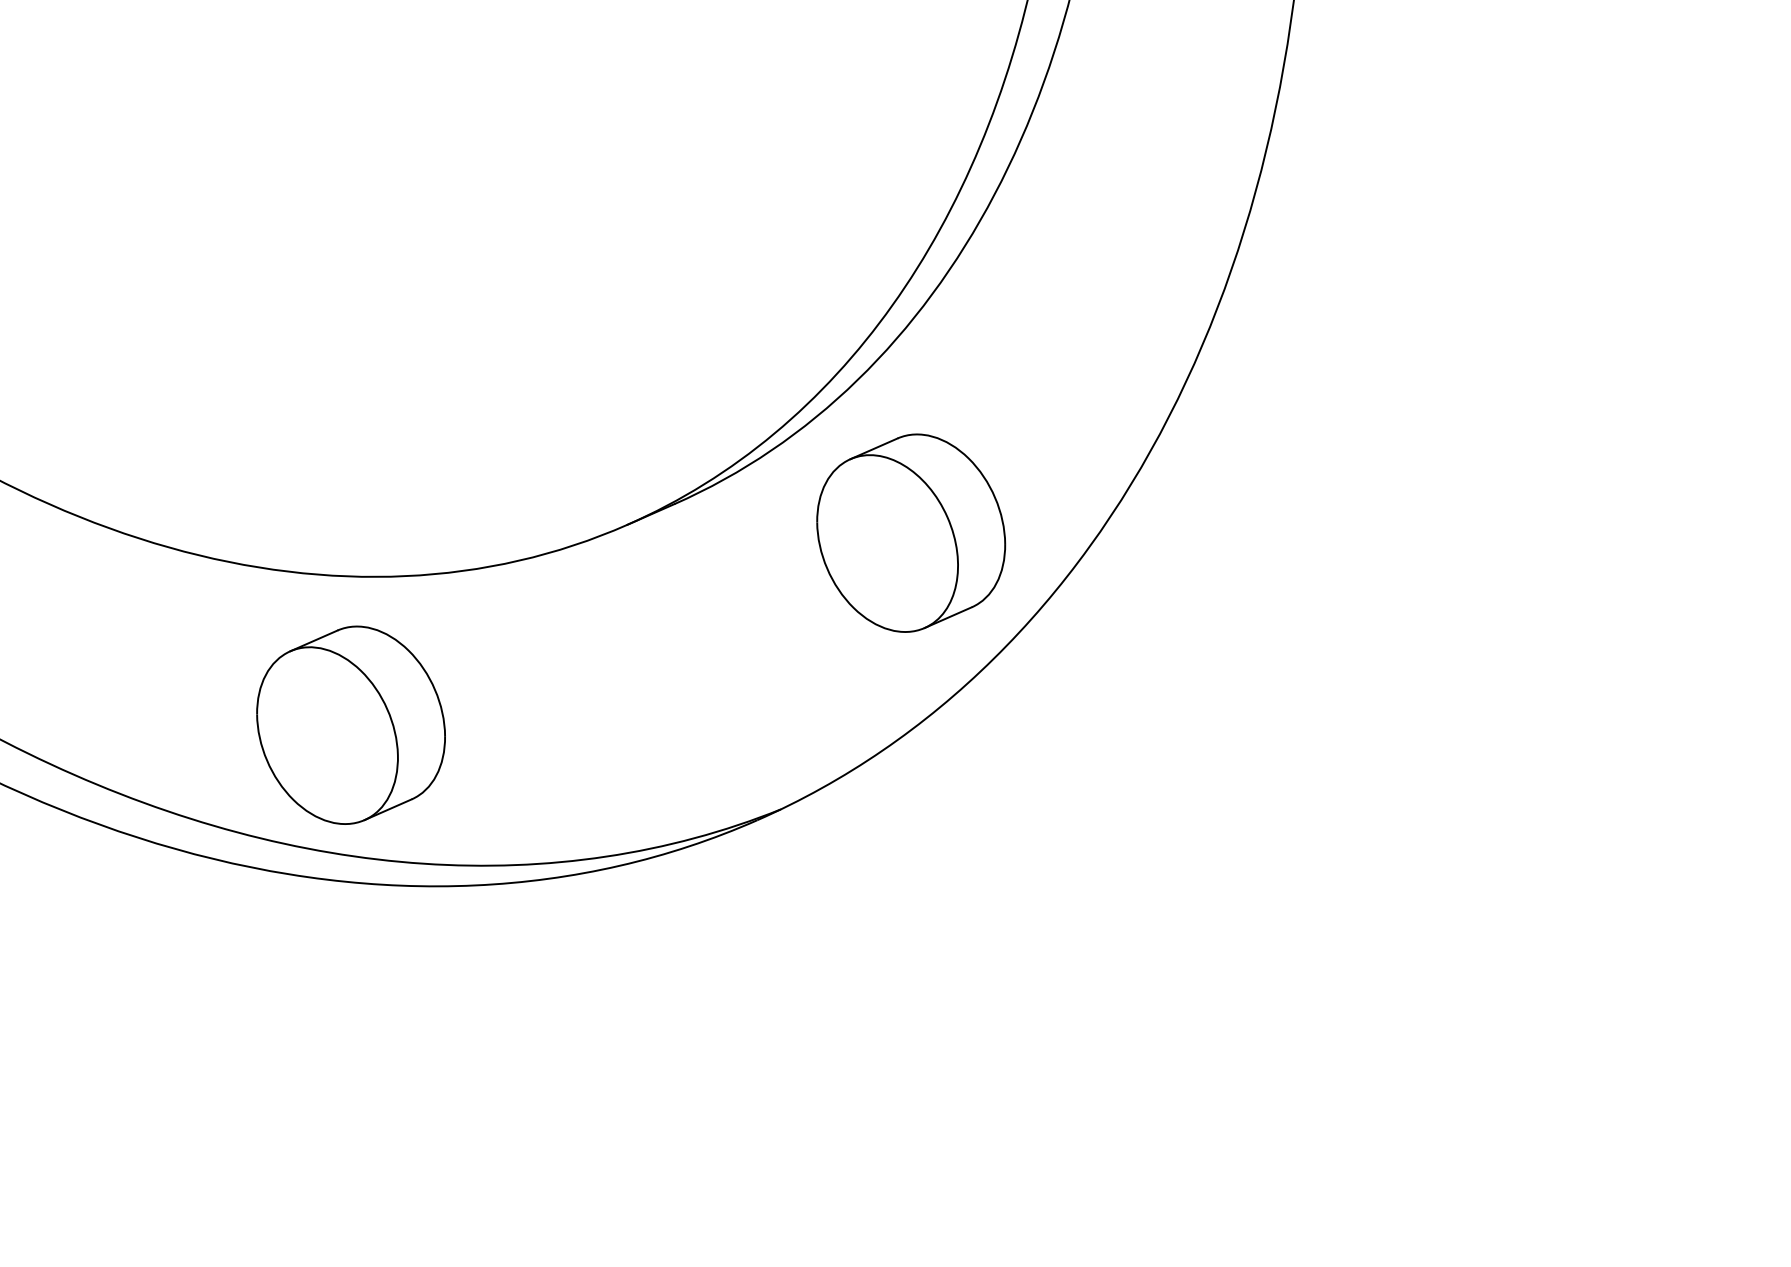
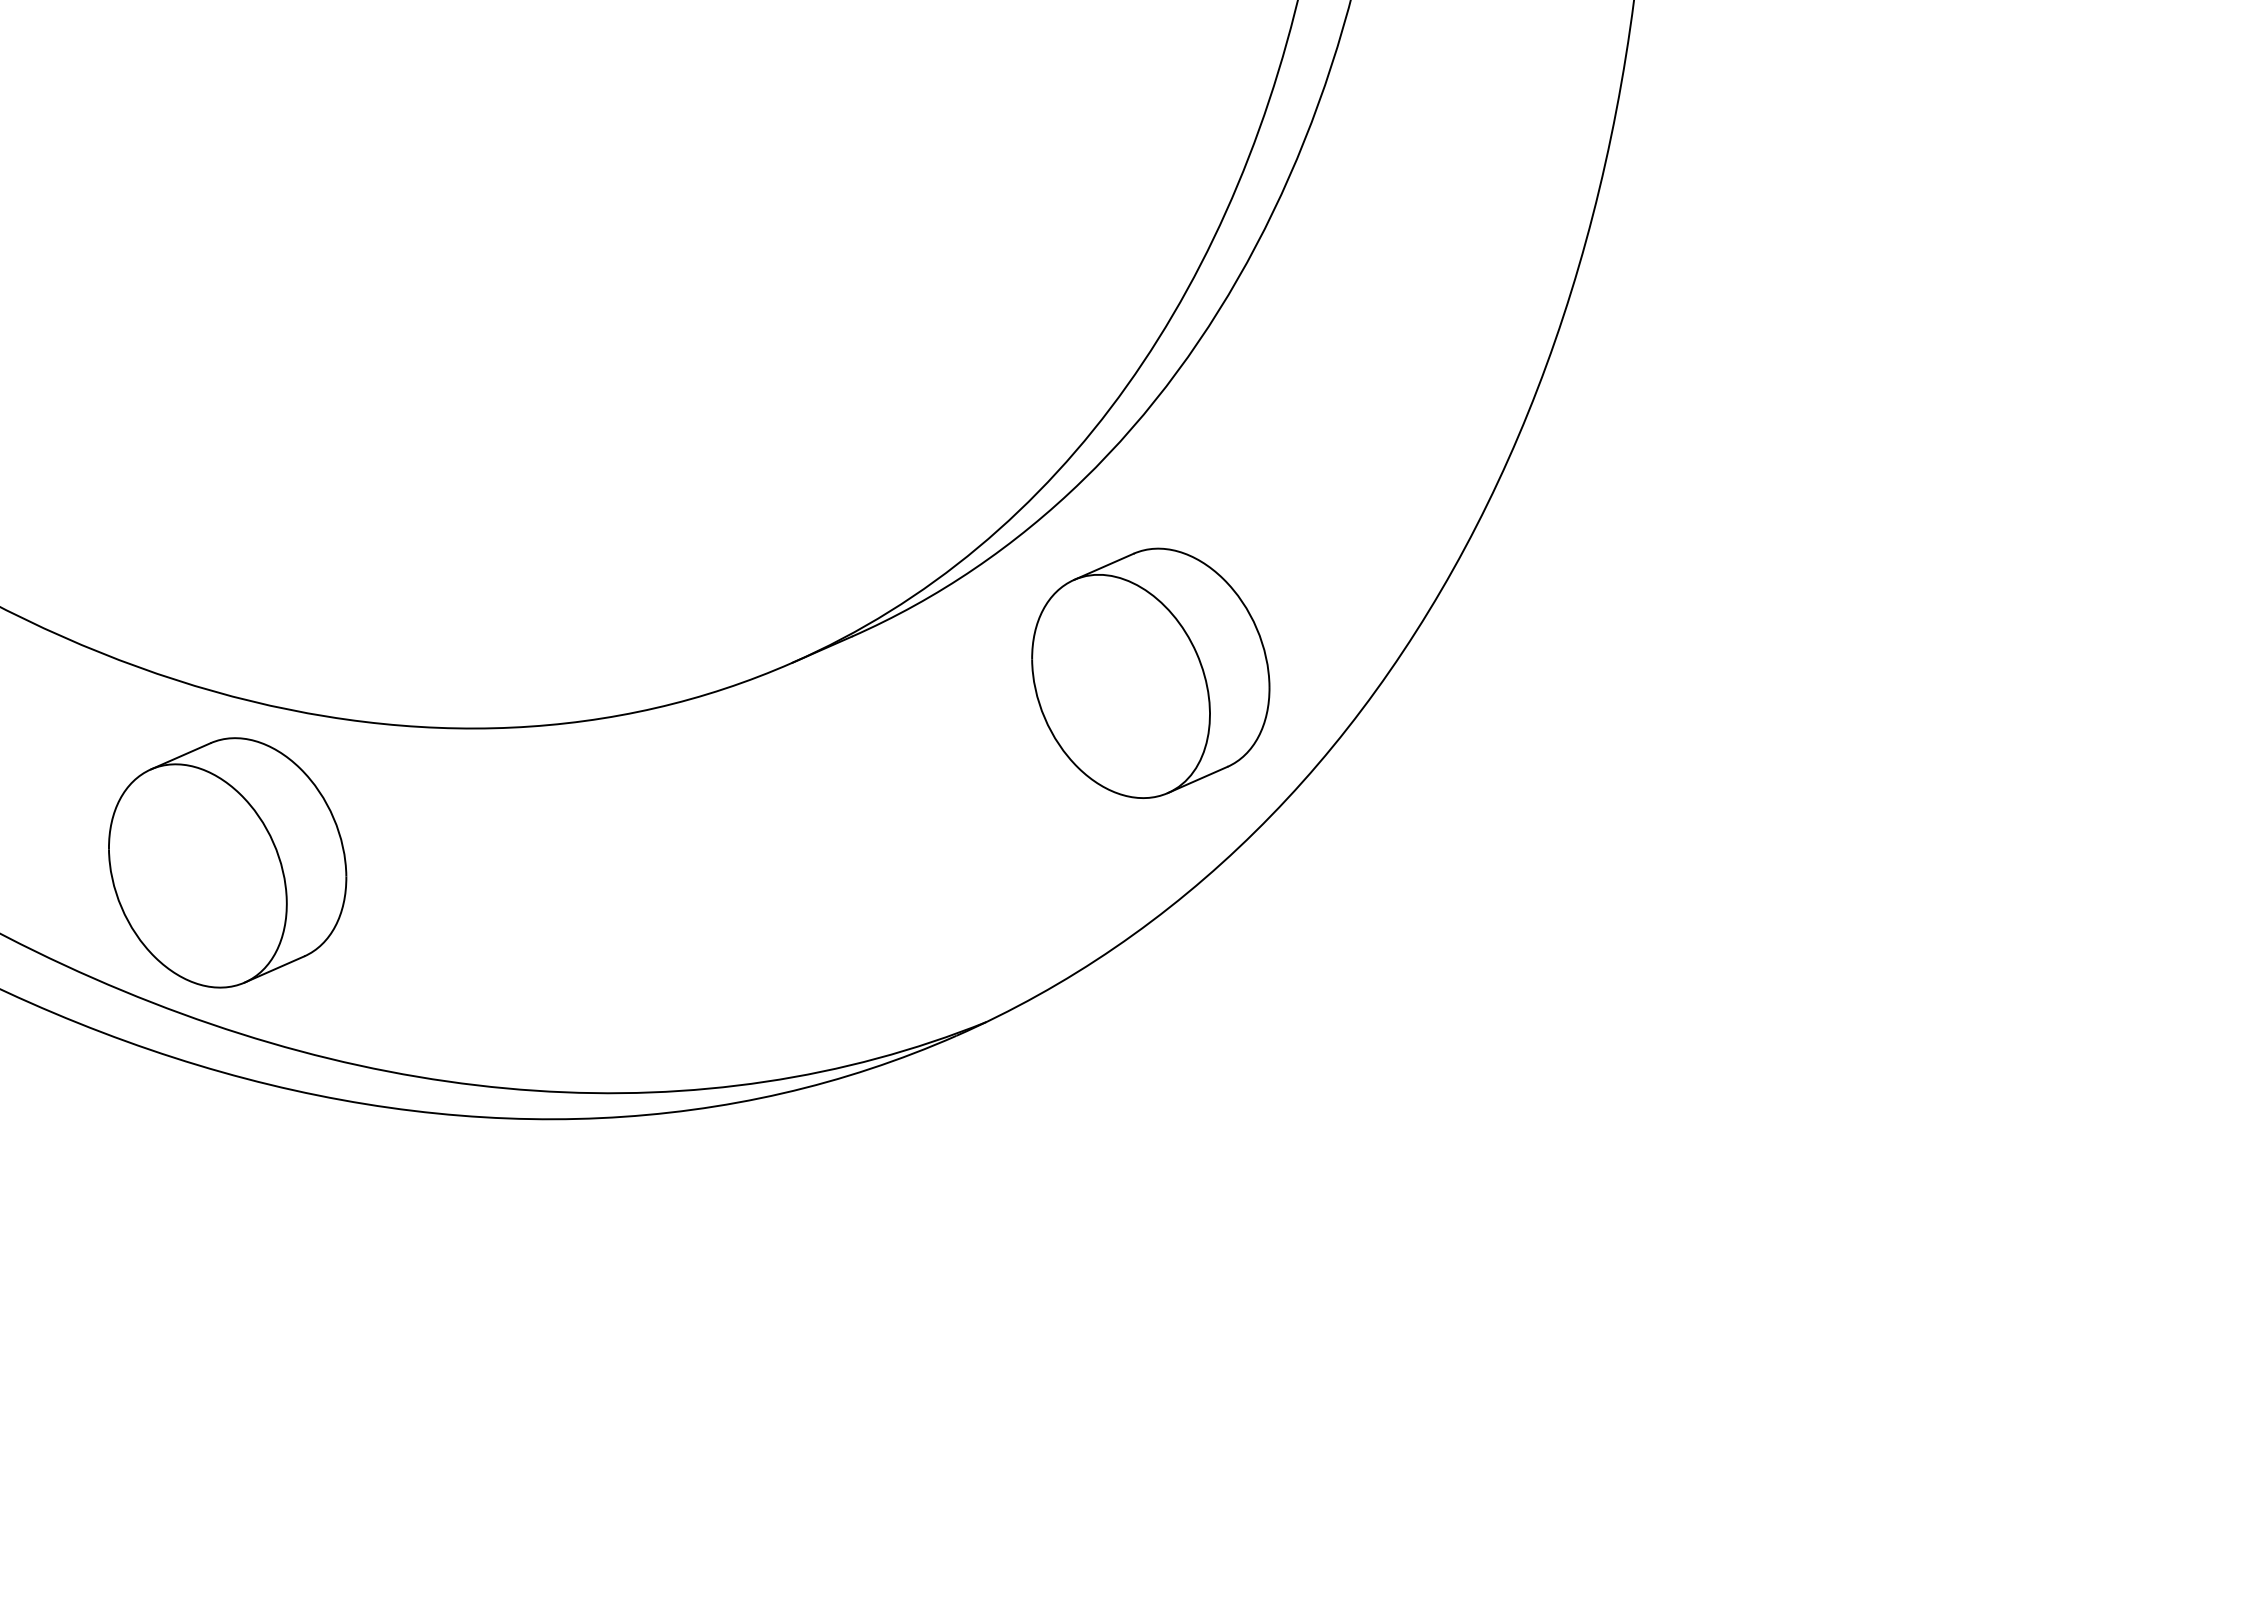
part: (350, 724) -> (226, 861), moved

